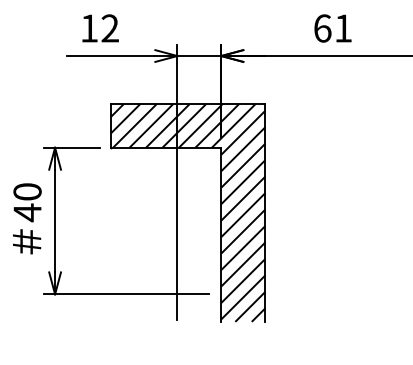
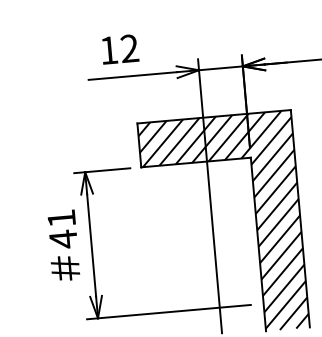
text: (27, 191) -> (61, 218), 40 -> 41

